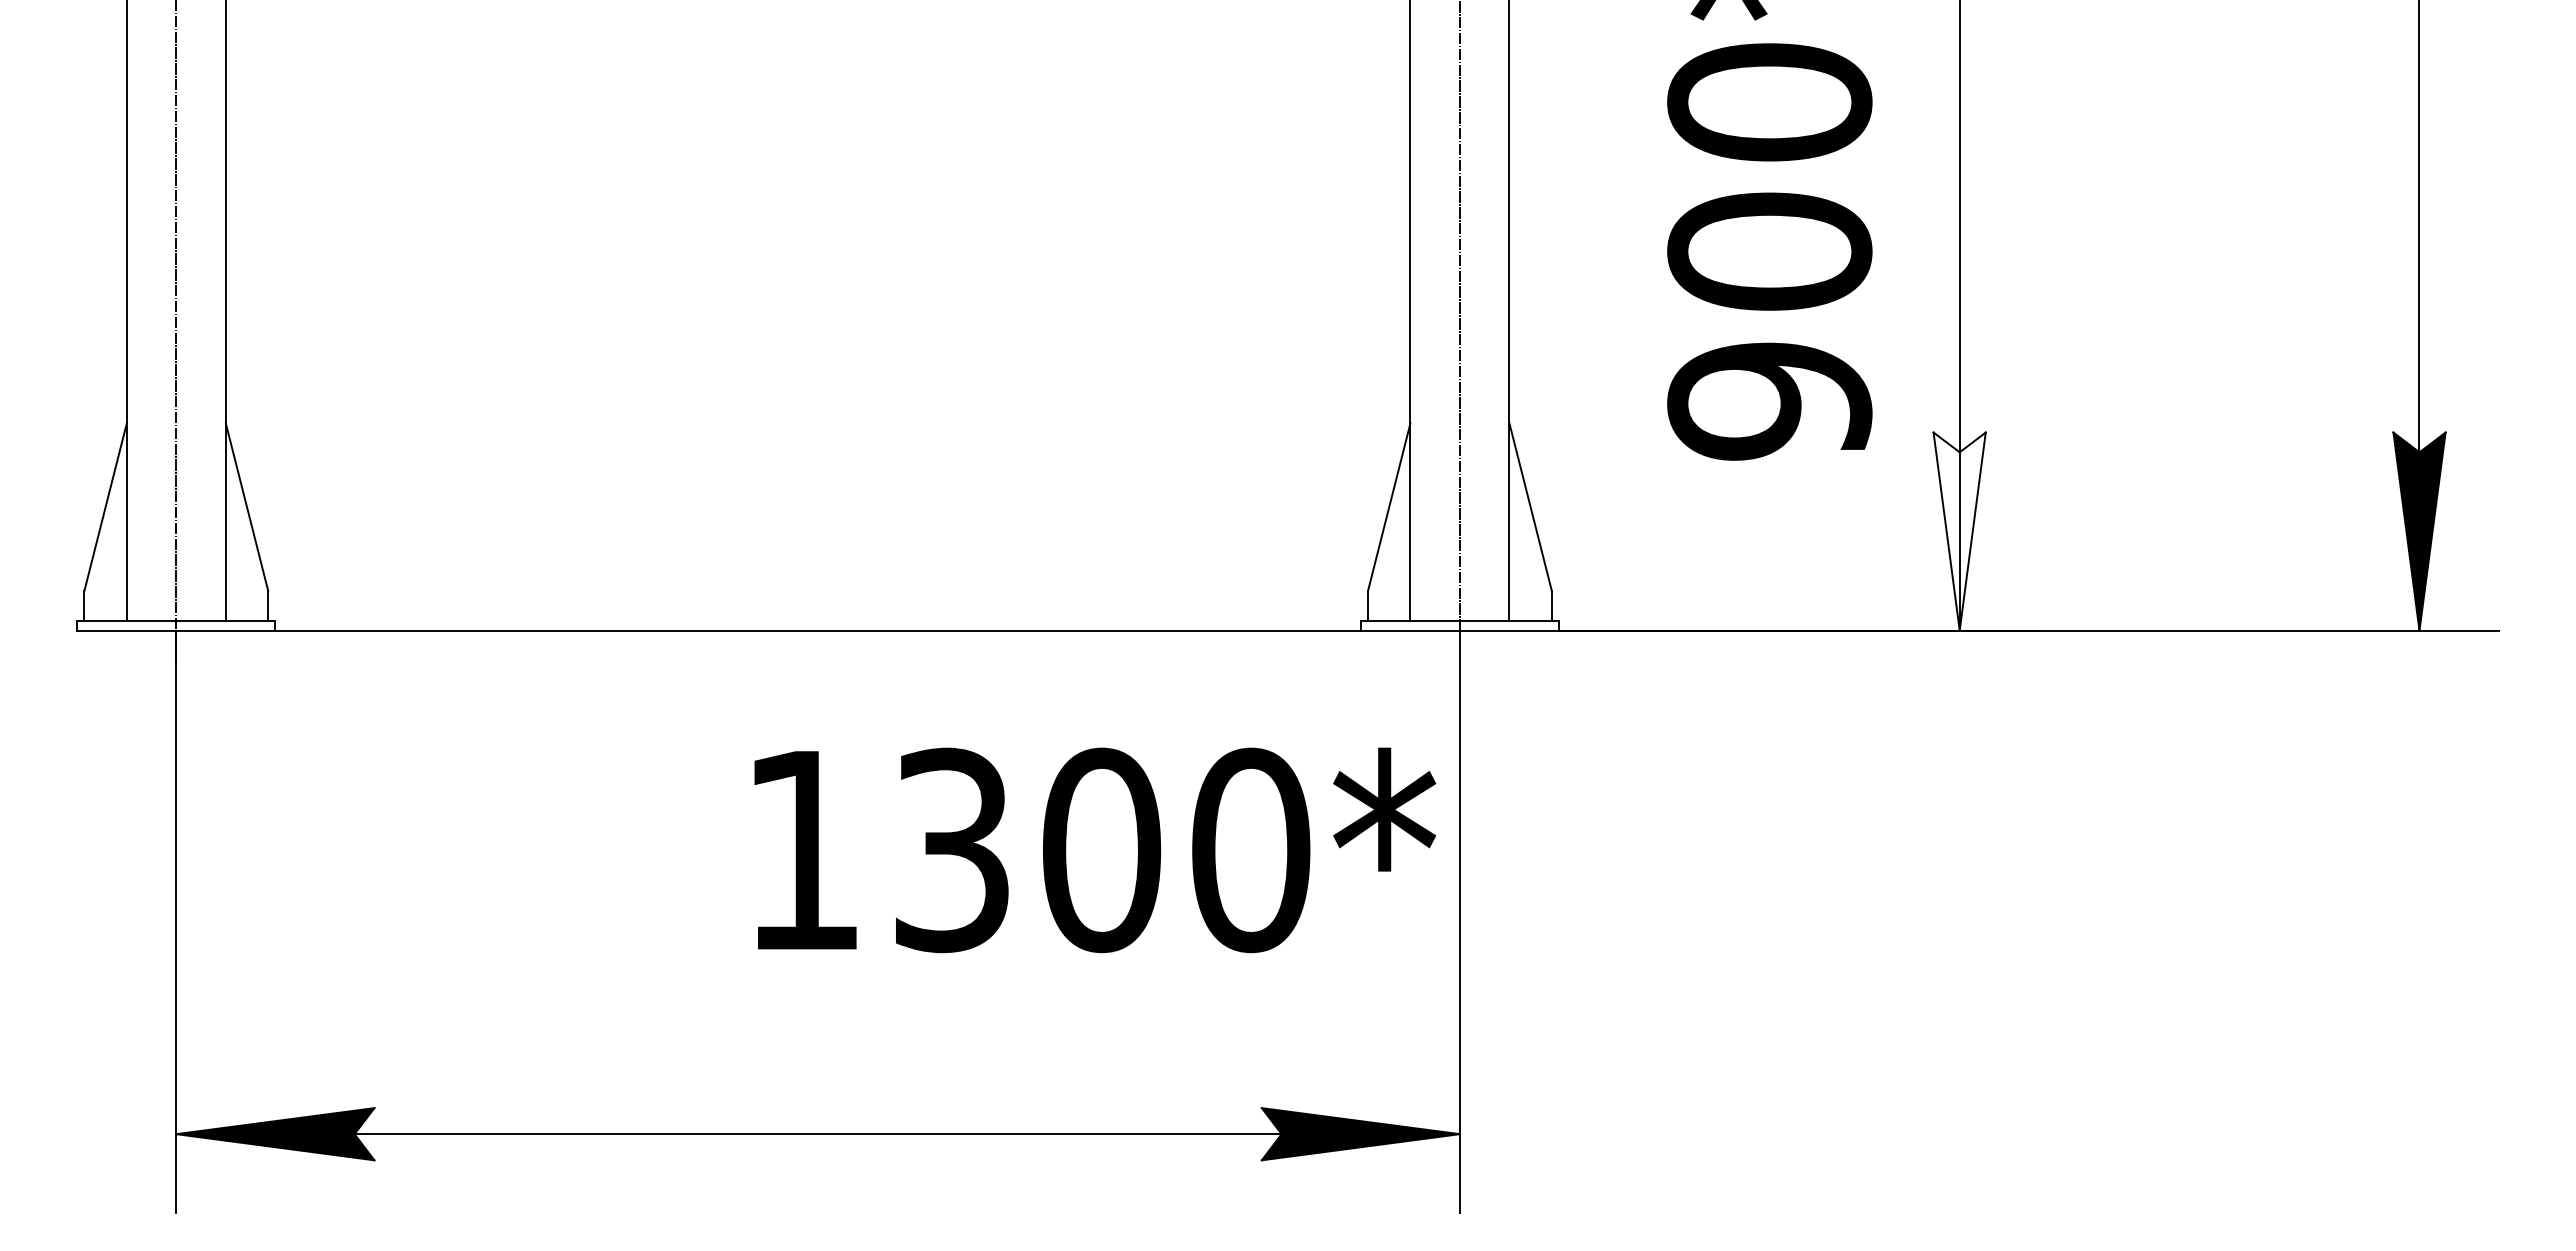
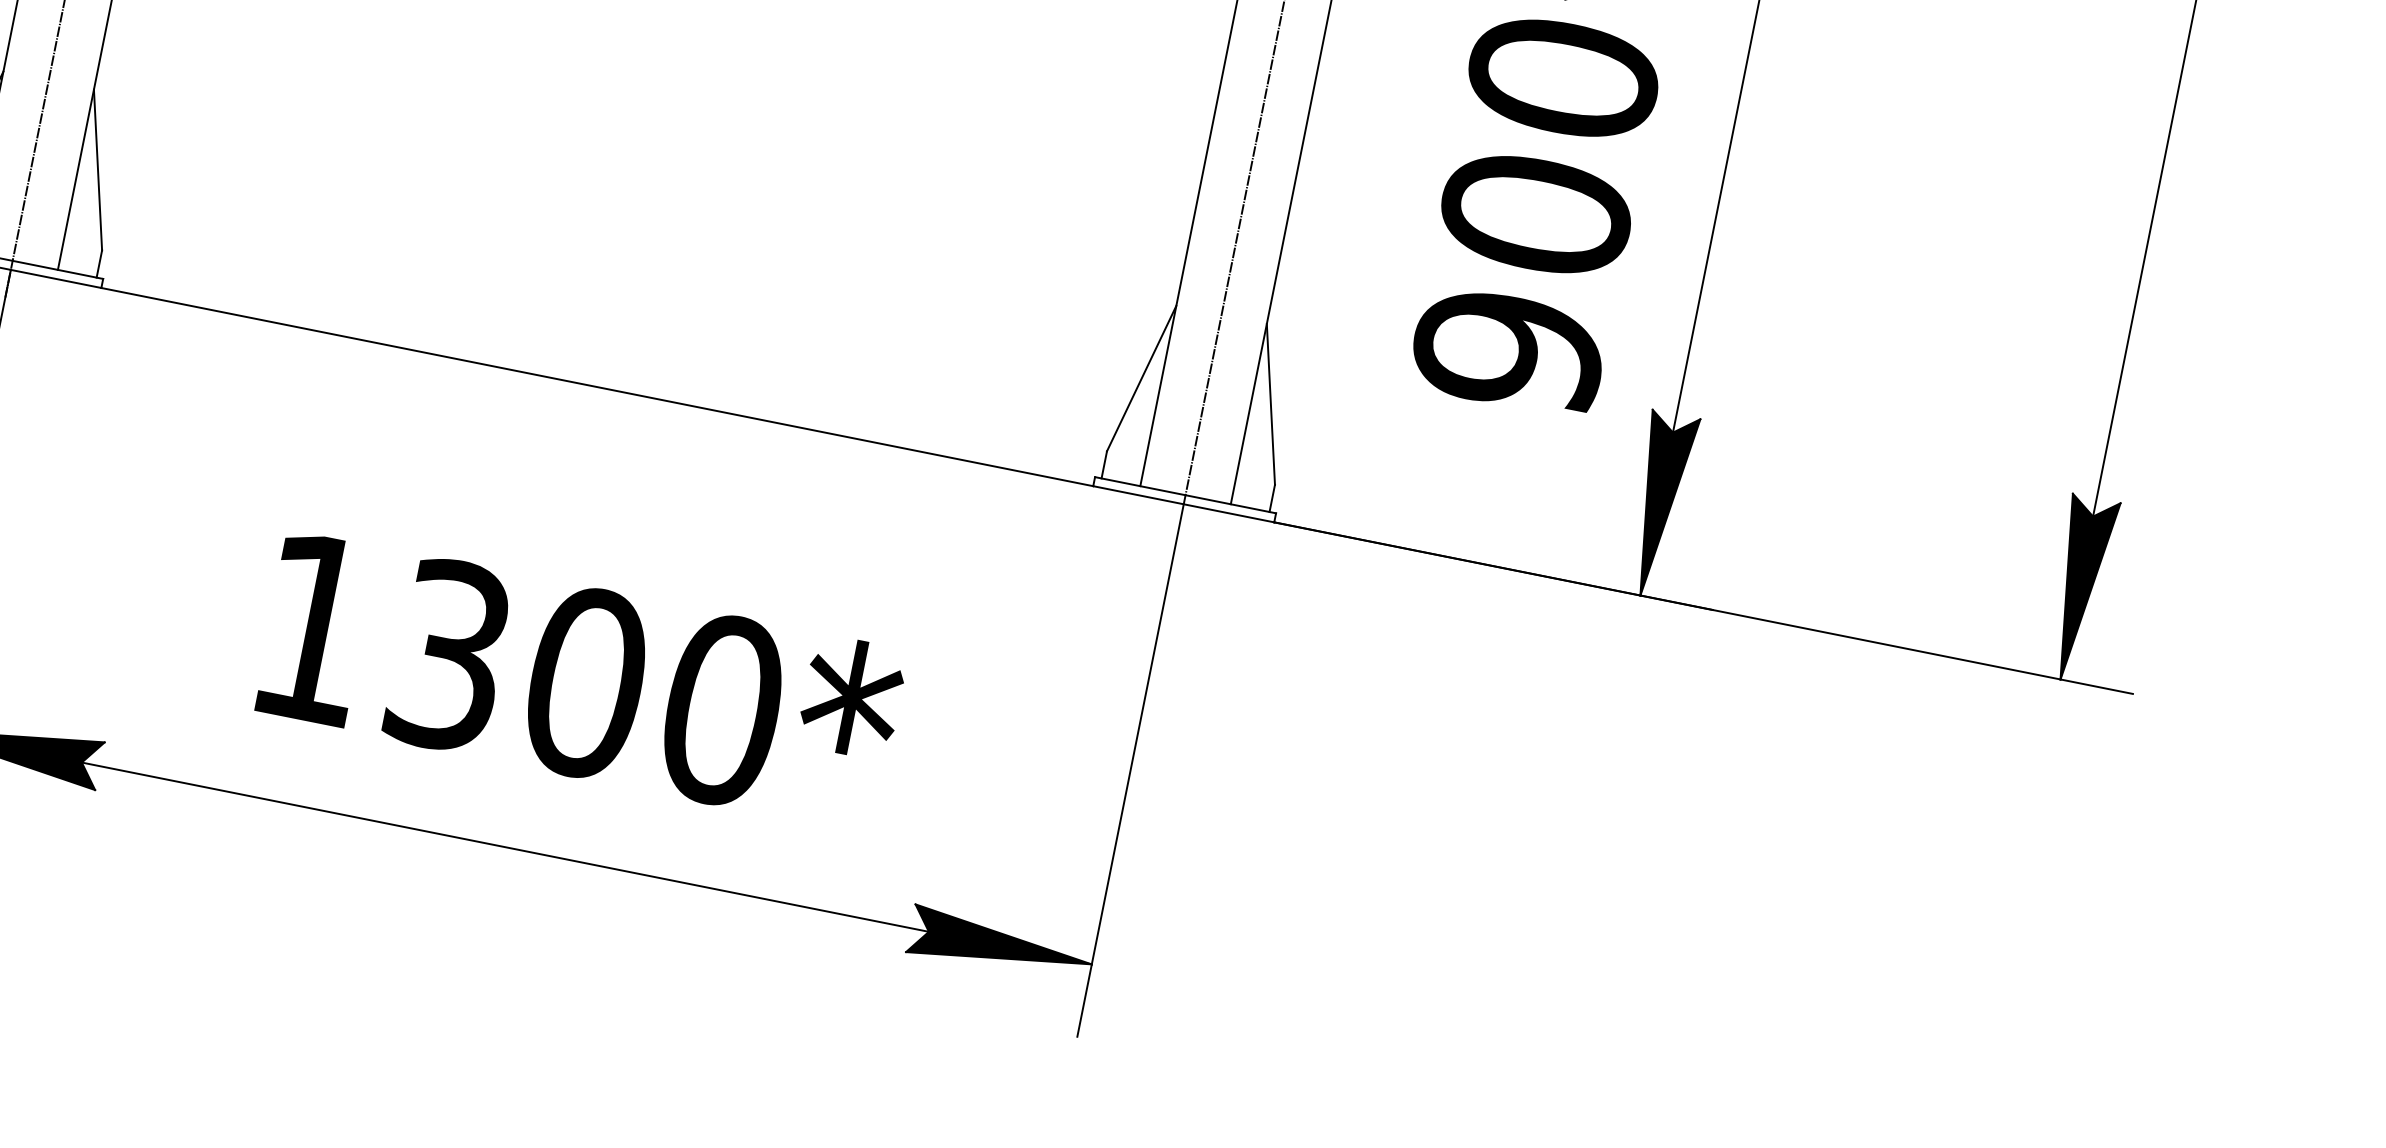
fill: (1959, 531) -> (1658, 504), added
text: (1095, 850) -> (580, 681), moved

